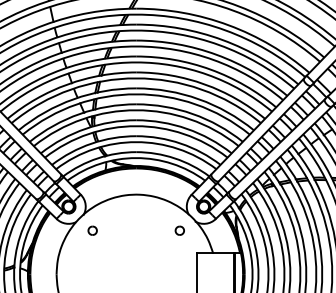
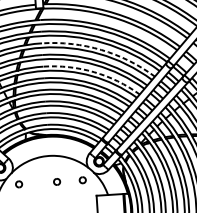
arc: (216, 54) -> (101, 49), solid -> dashed
arc: (204, 84) -> (93, 72), solid -> dashed
part: (144, 230) -> (56, 181), added

